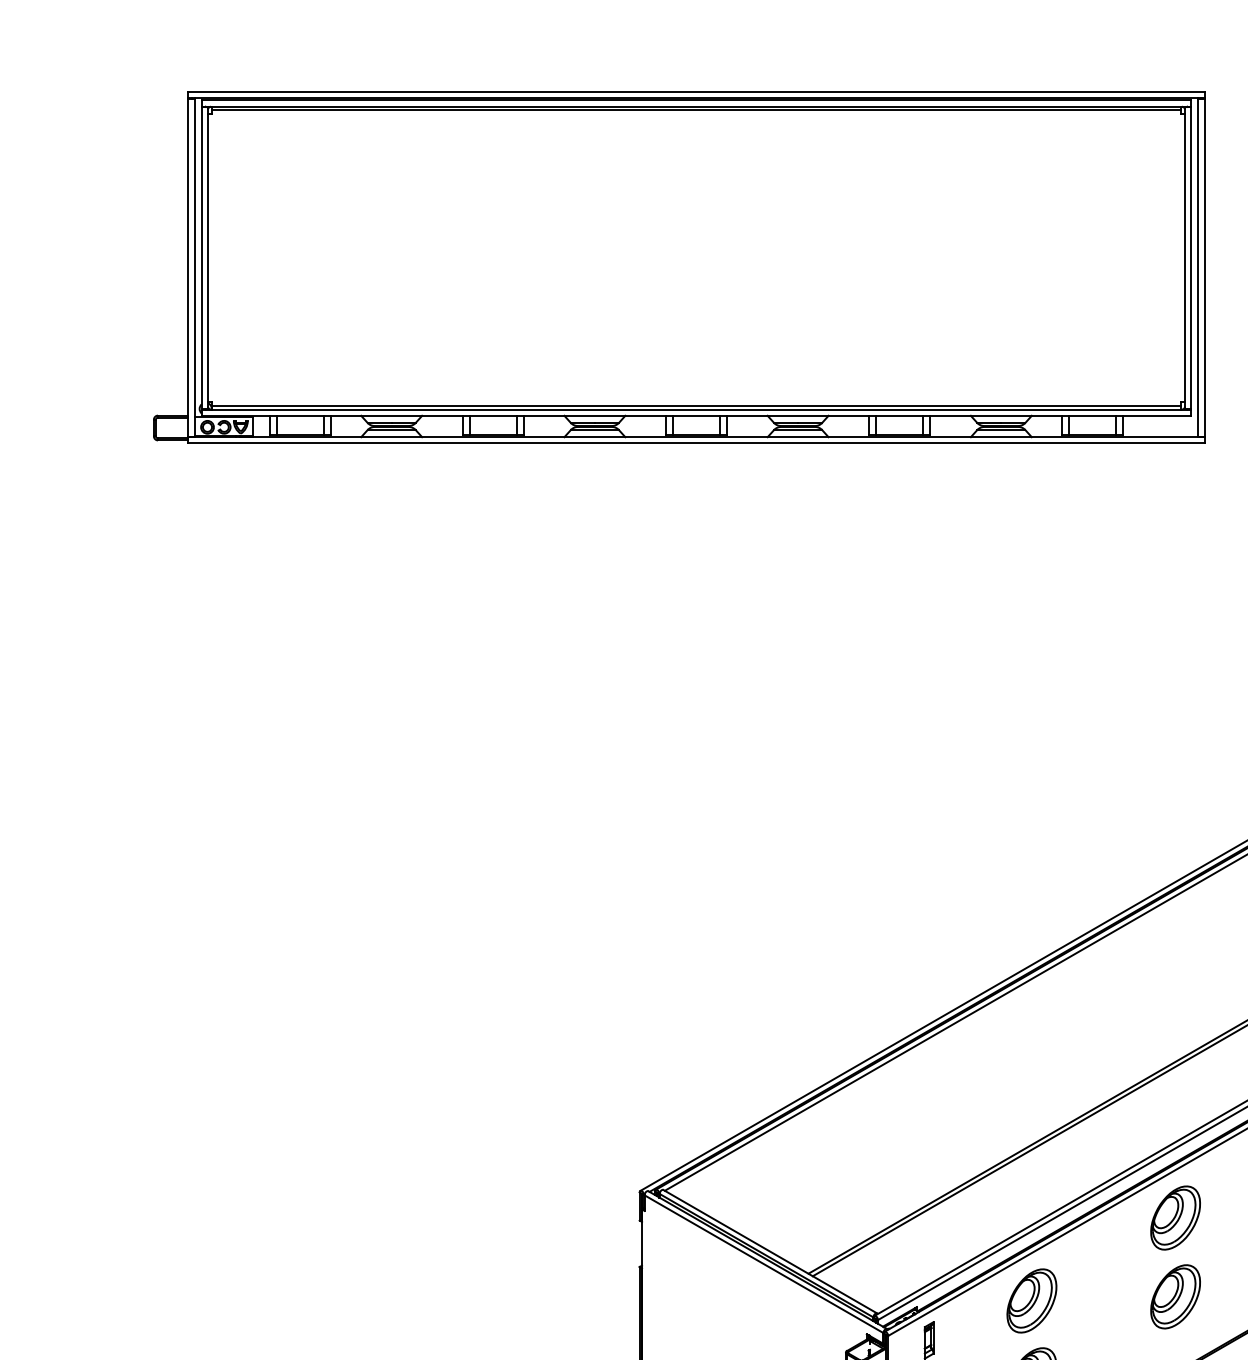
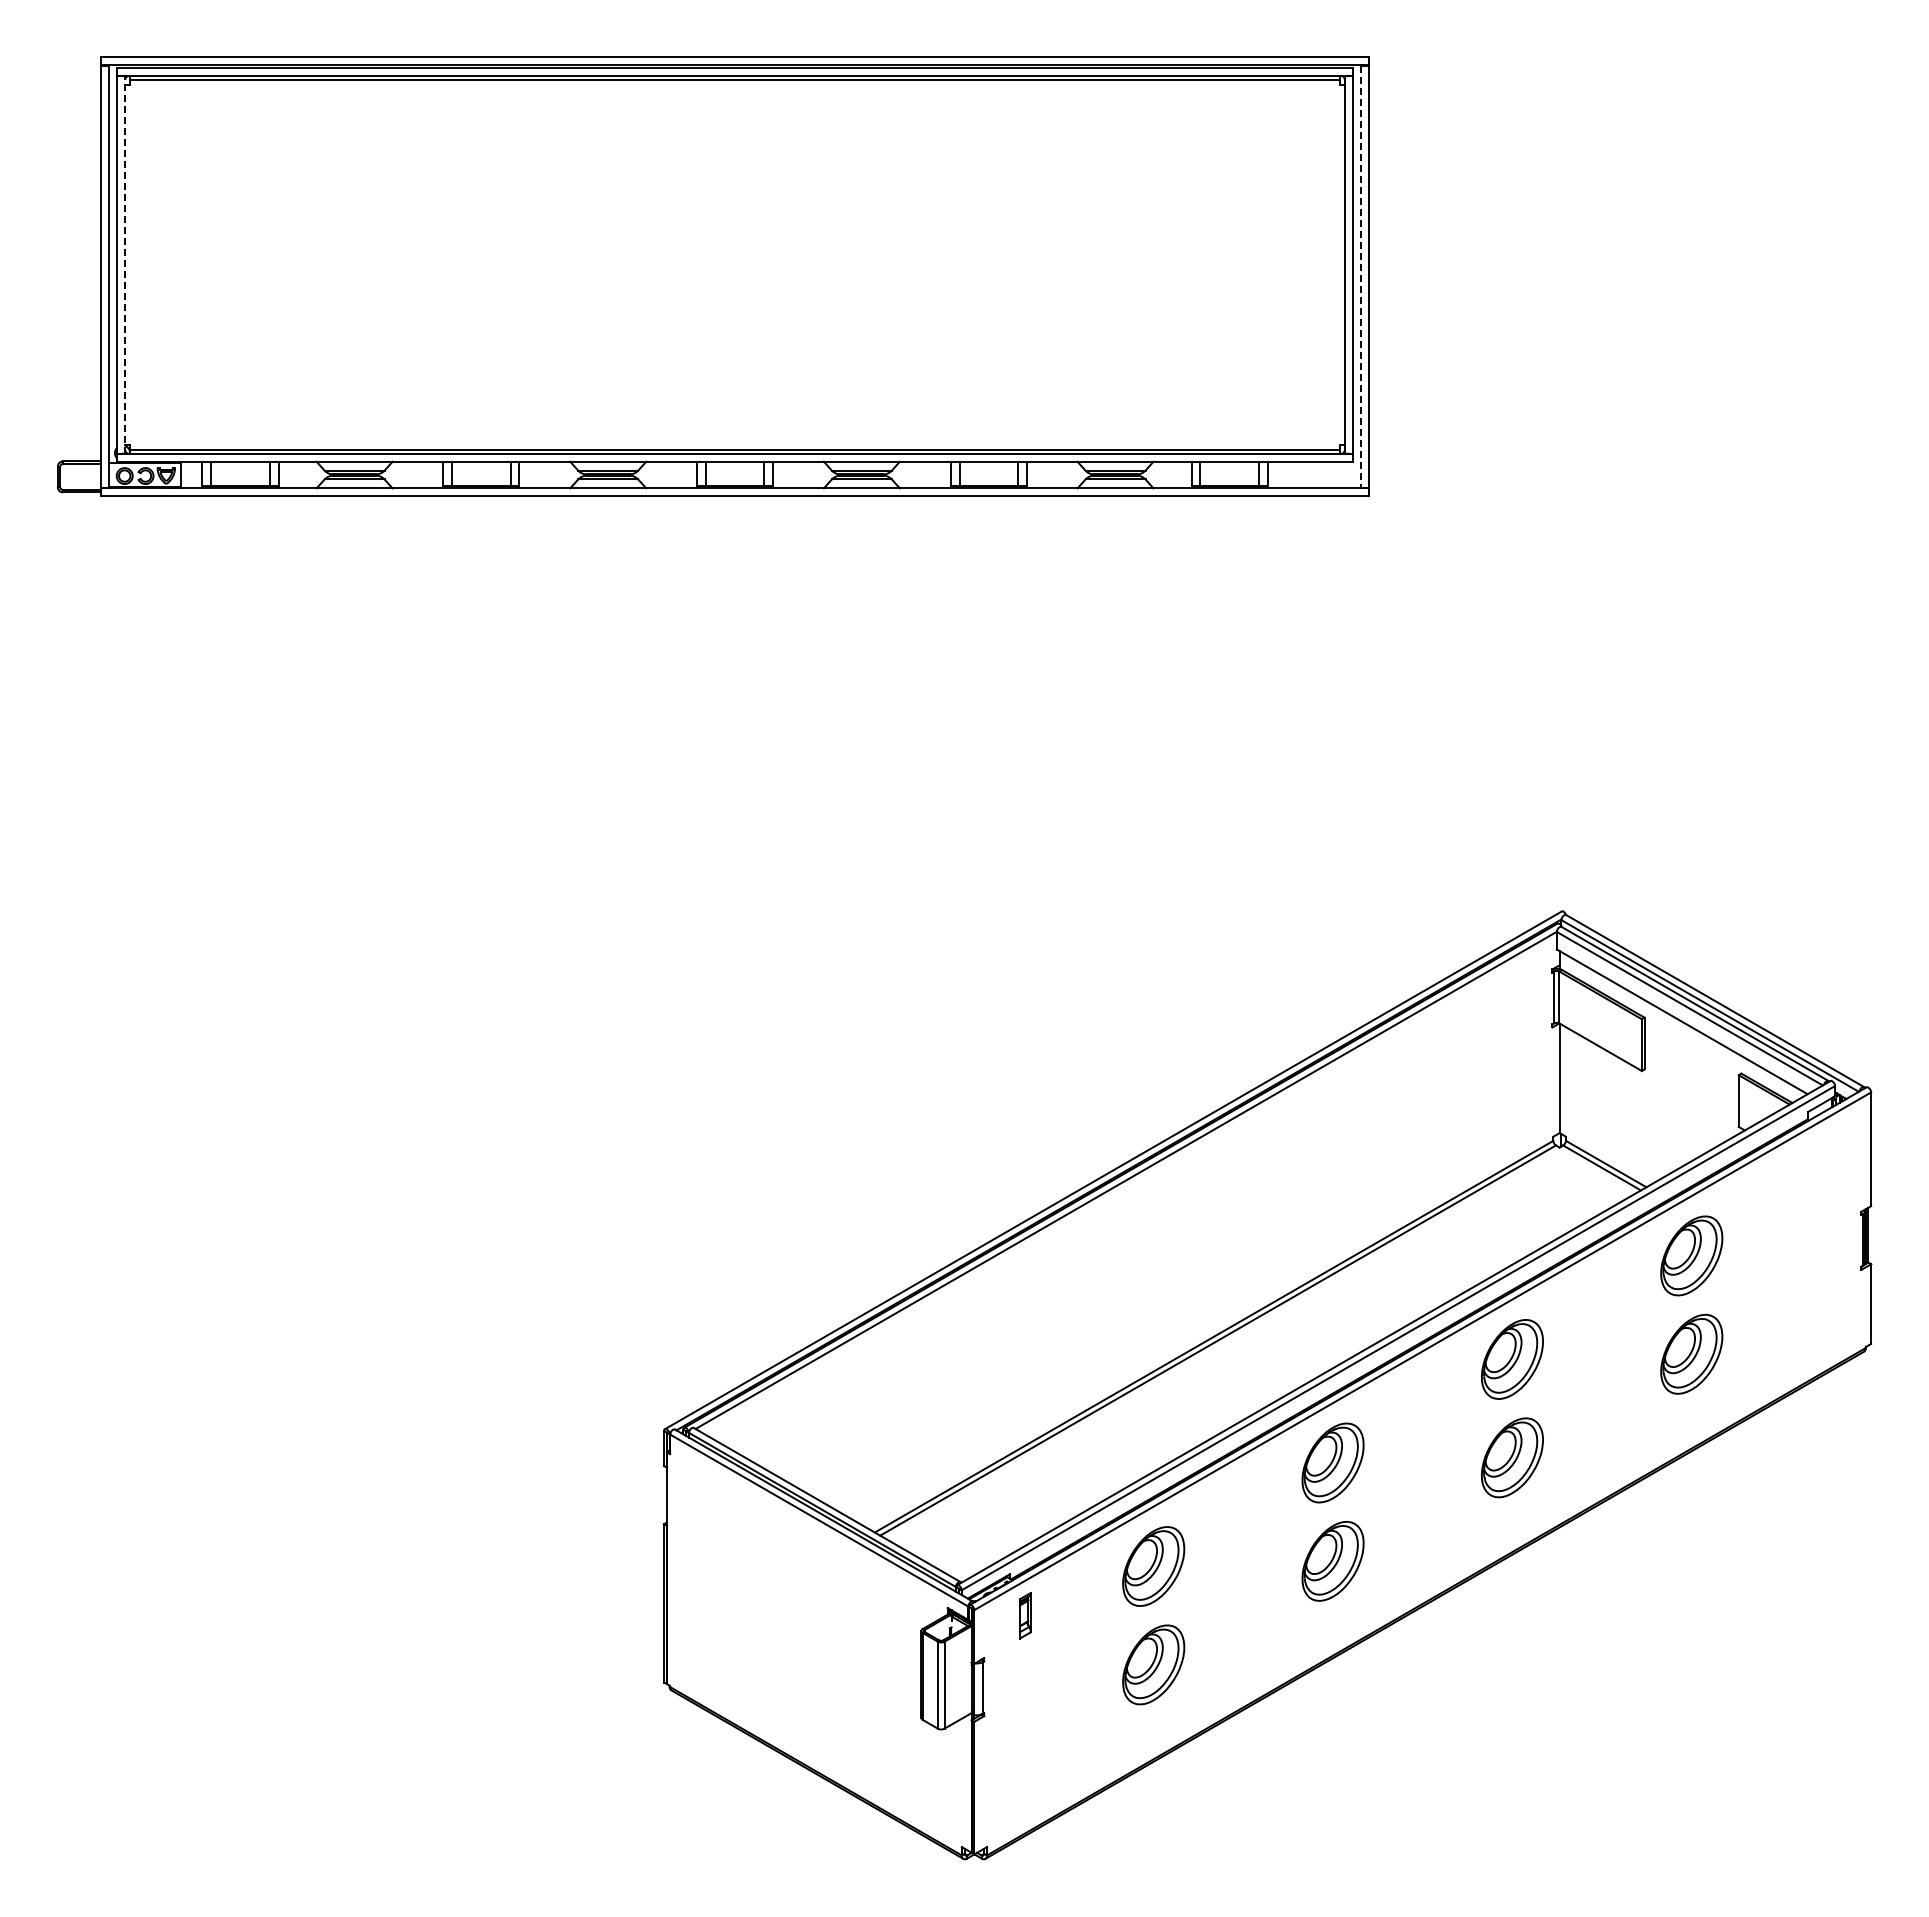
line: (208, 257) -> (125, 264), solid -> dashed
line: (1198, 267) -> (1361, 276), solid -> dashed

